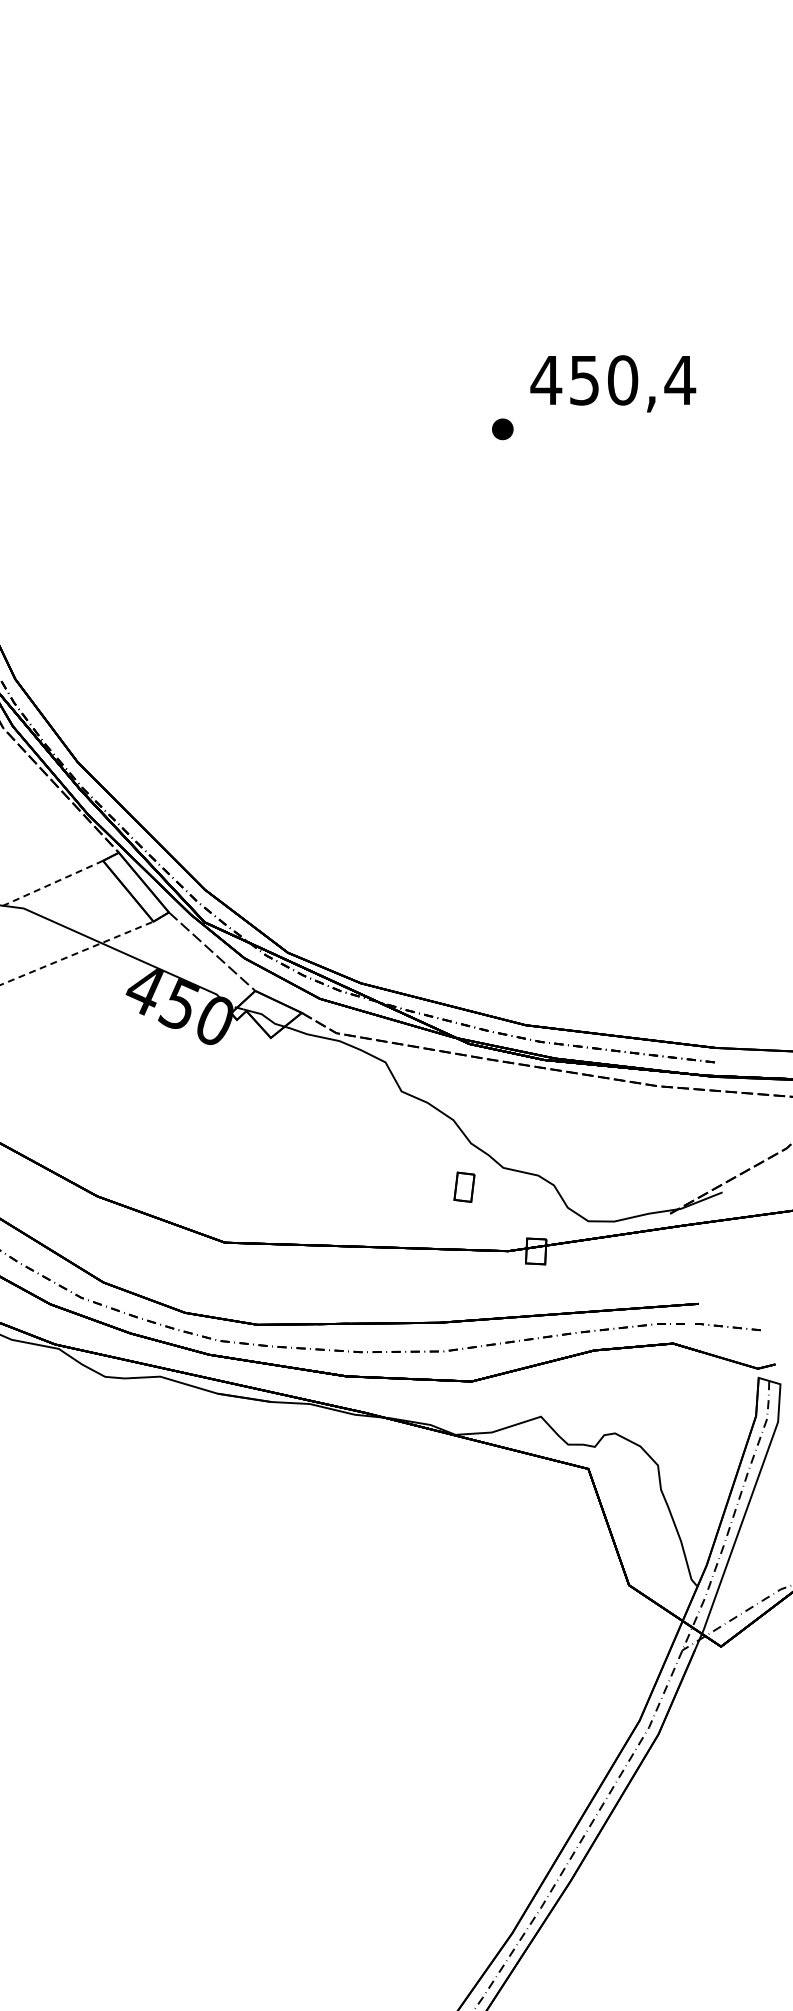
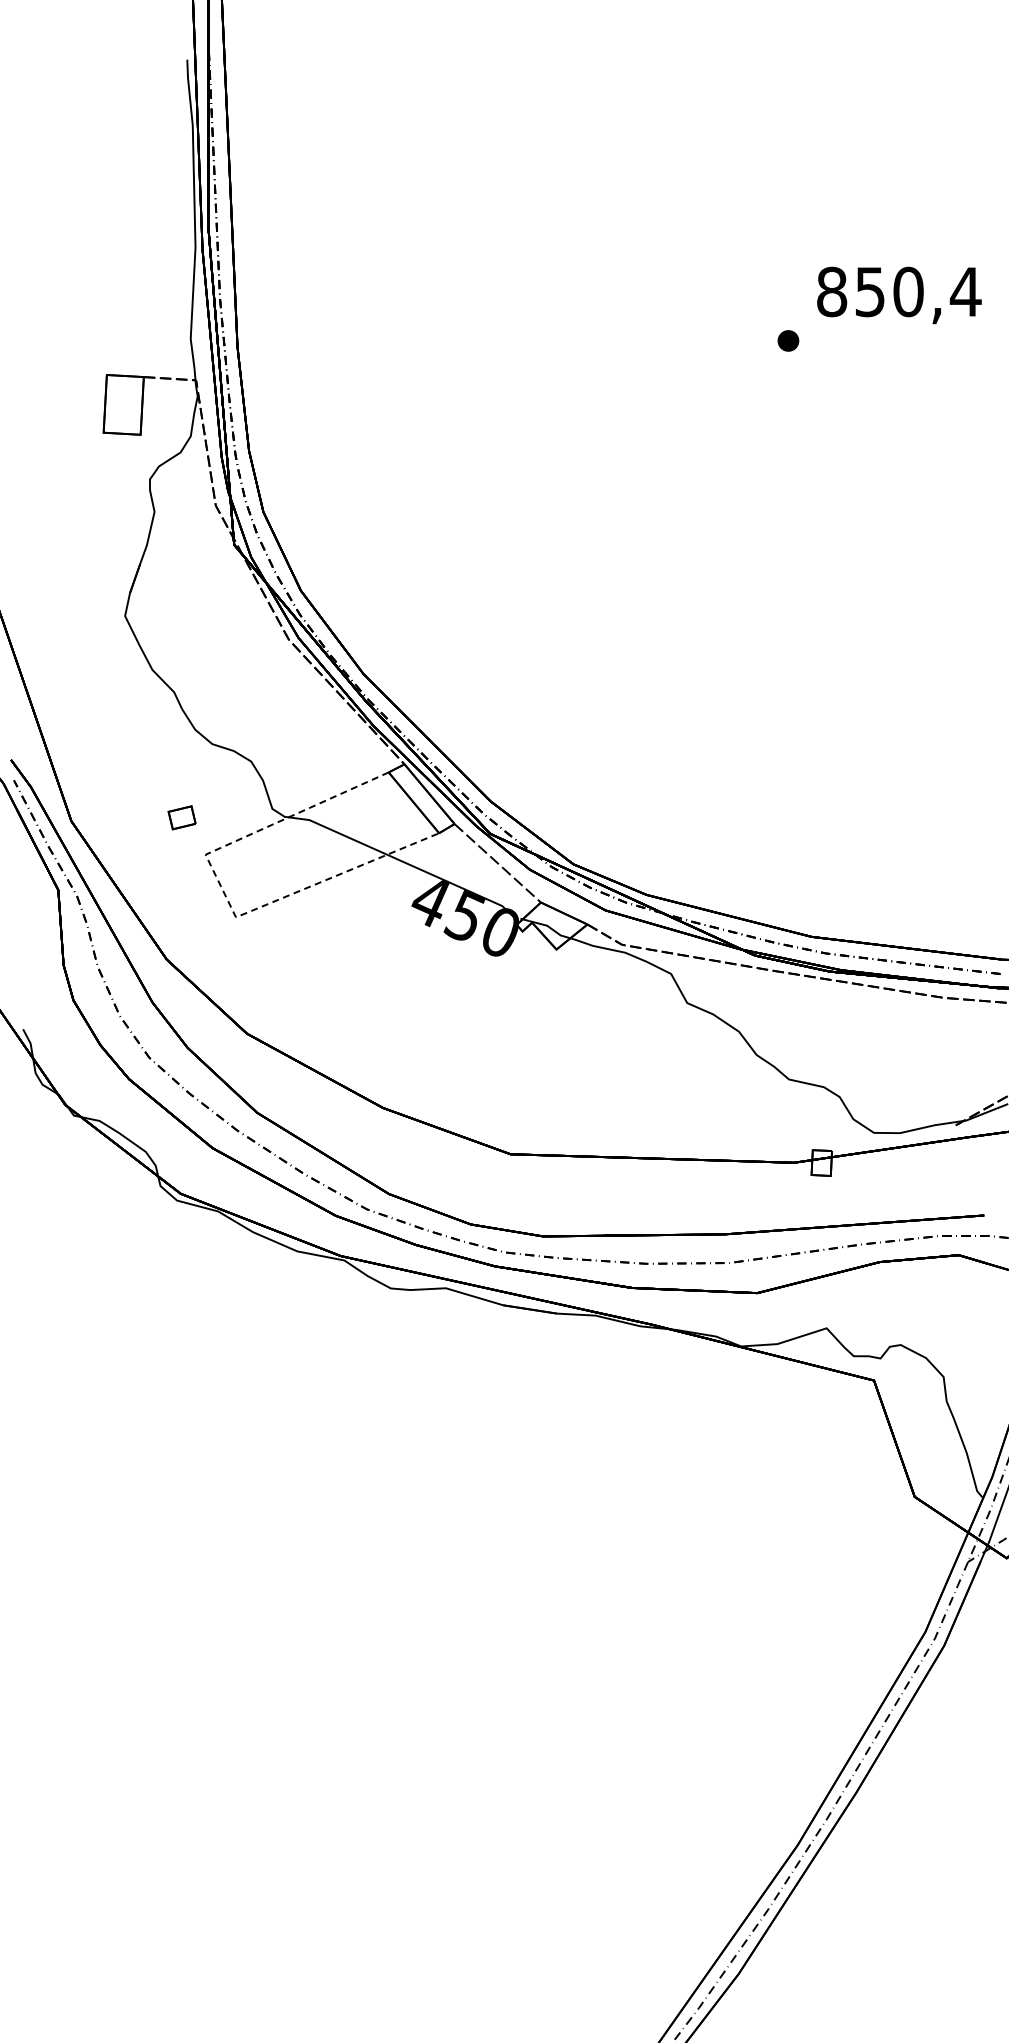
text: (545, 379) -> (831, 291), 450,4 -> 850,4
part: (464, 1186) -> (750, 1098), removed

